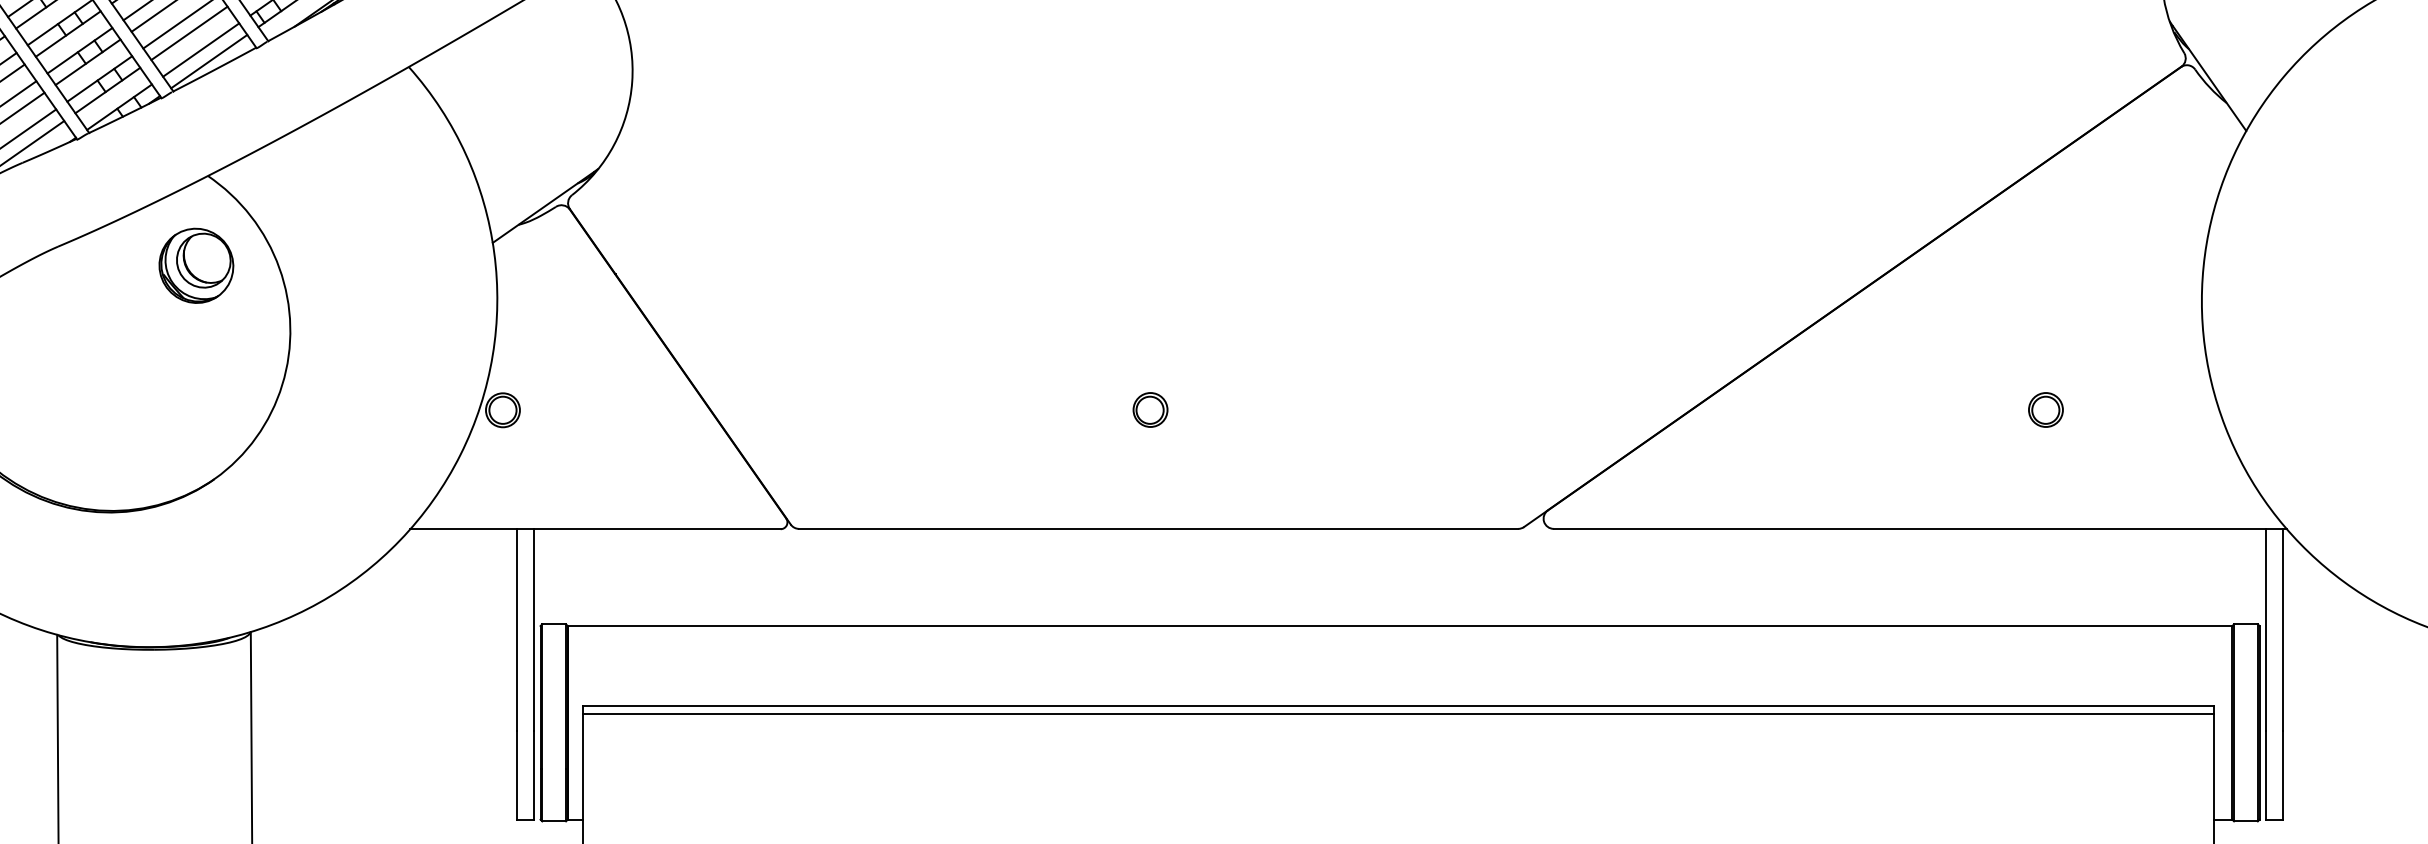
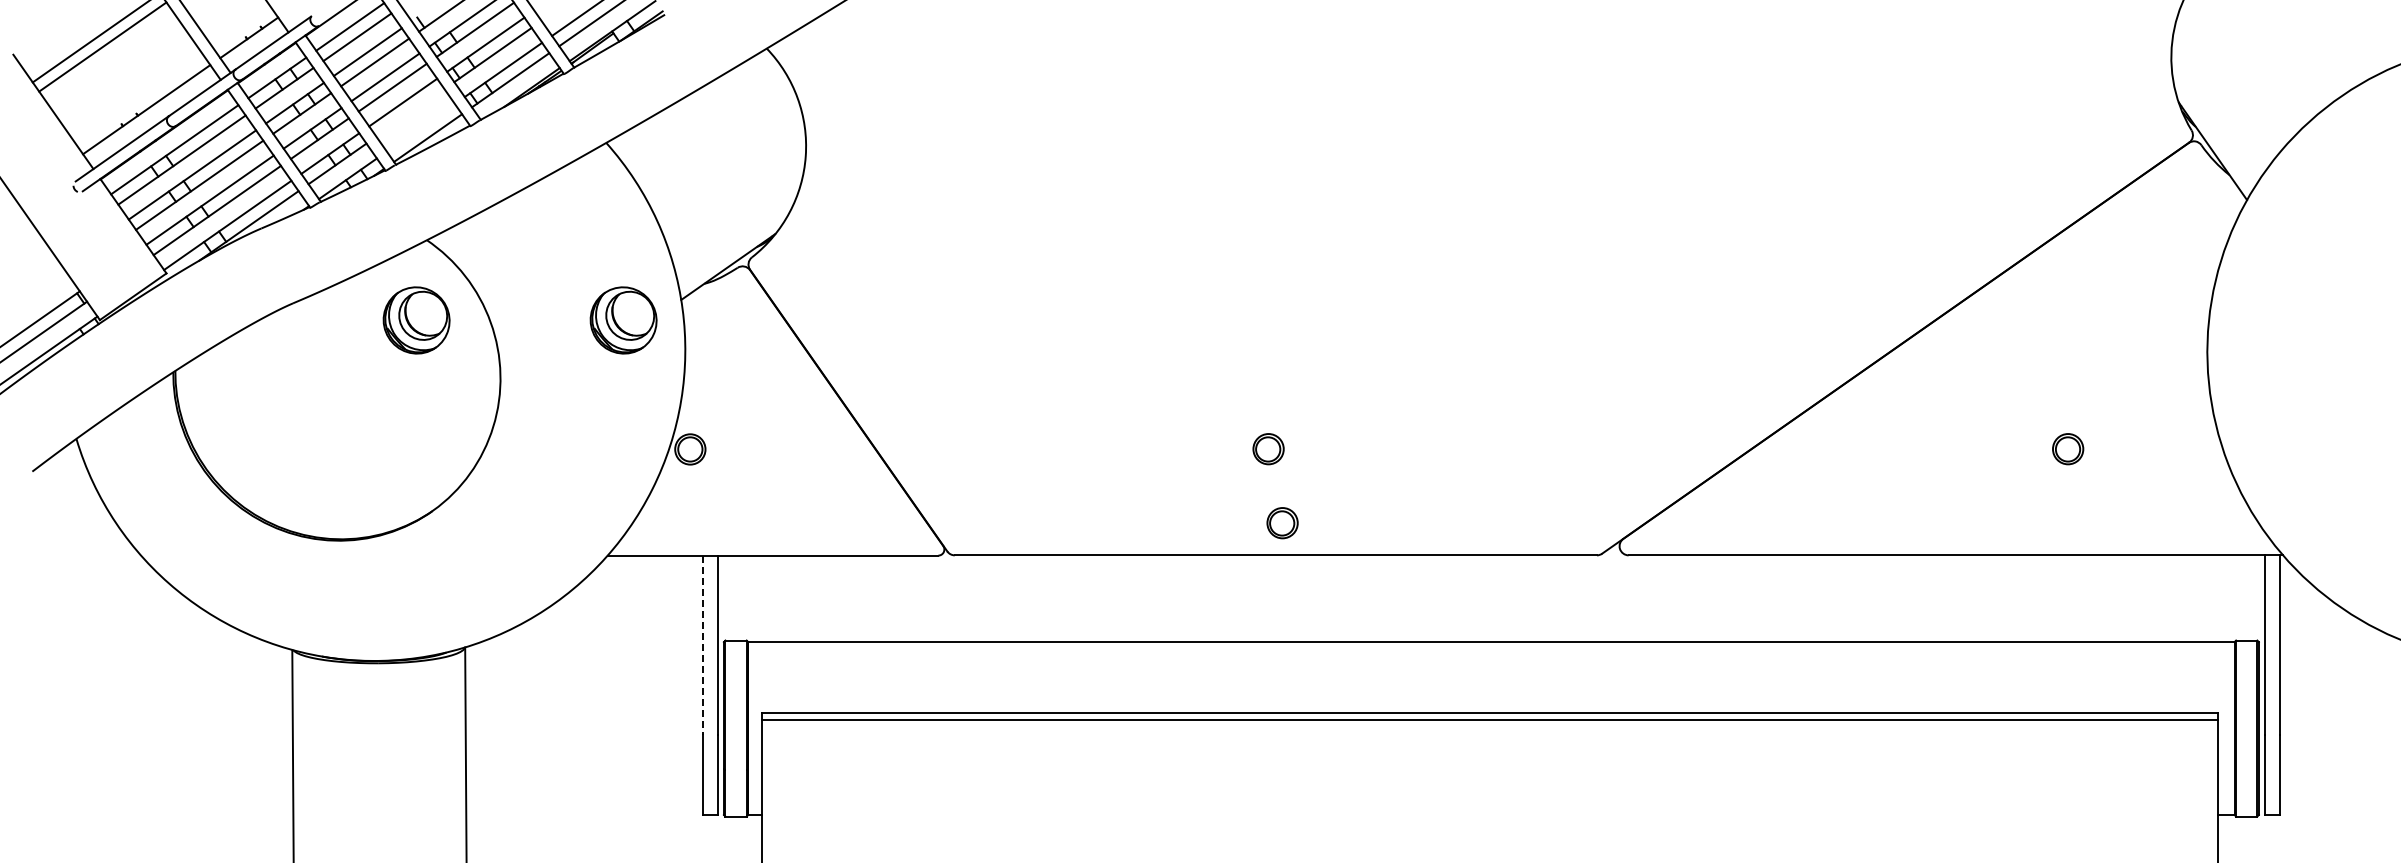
line: (189, 32) -> (410, 112), removed
line: (200, 49) -> (420, 127), removed
part: (428, 265) -> (623, 320), added
part: (1166, 493) -> (1282, 523), added
line: (516, 629) -> (702, 645), solid -> dashed

